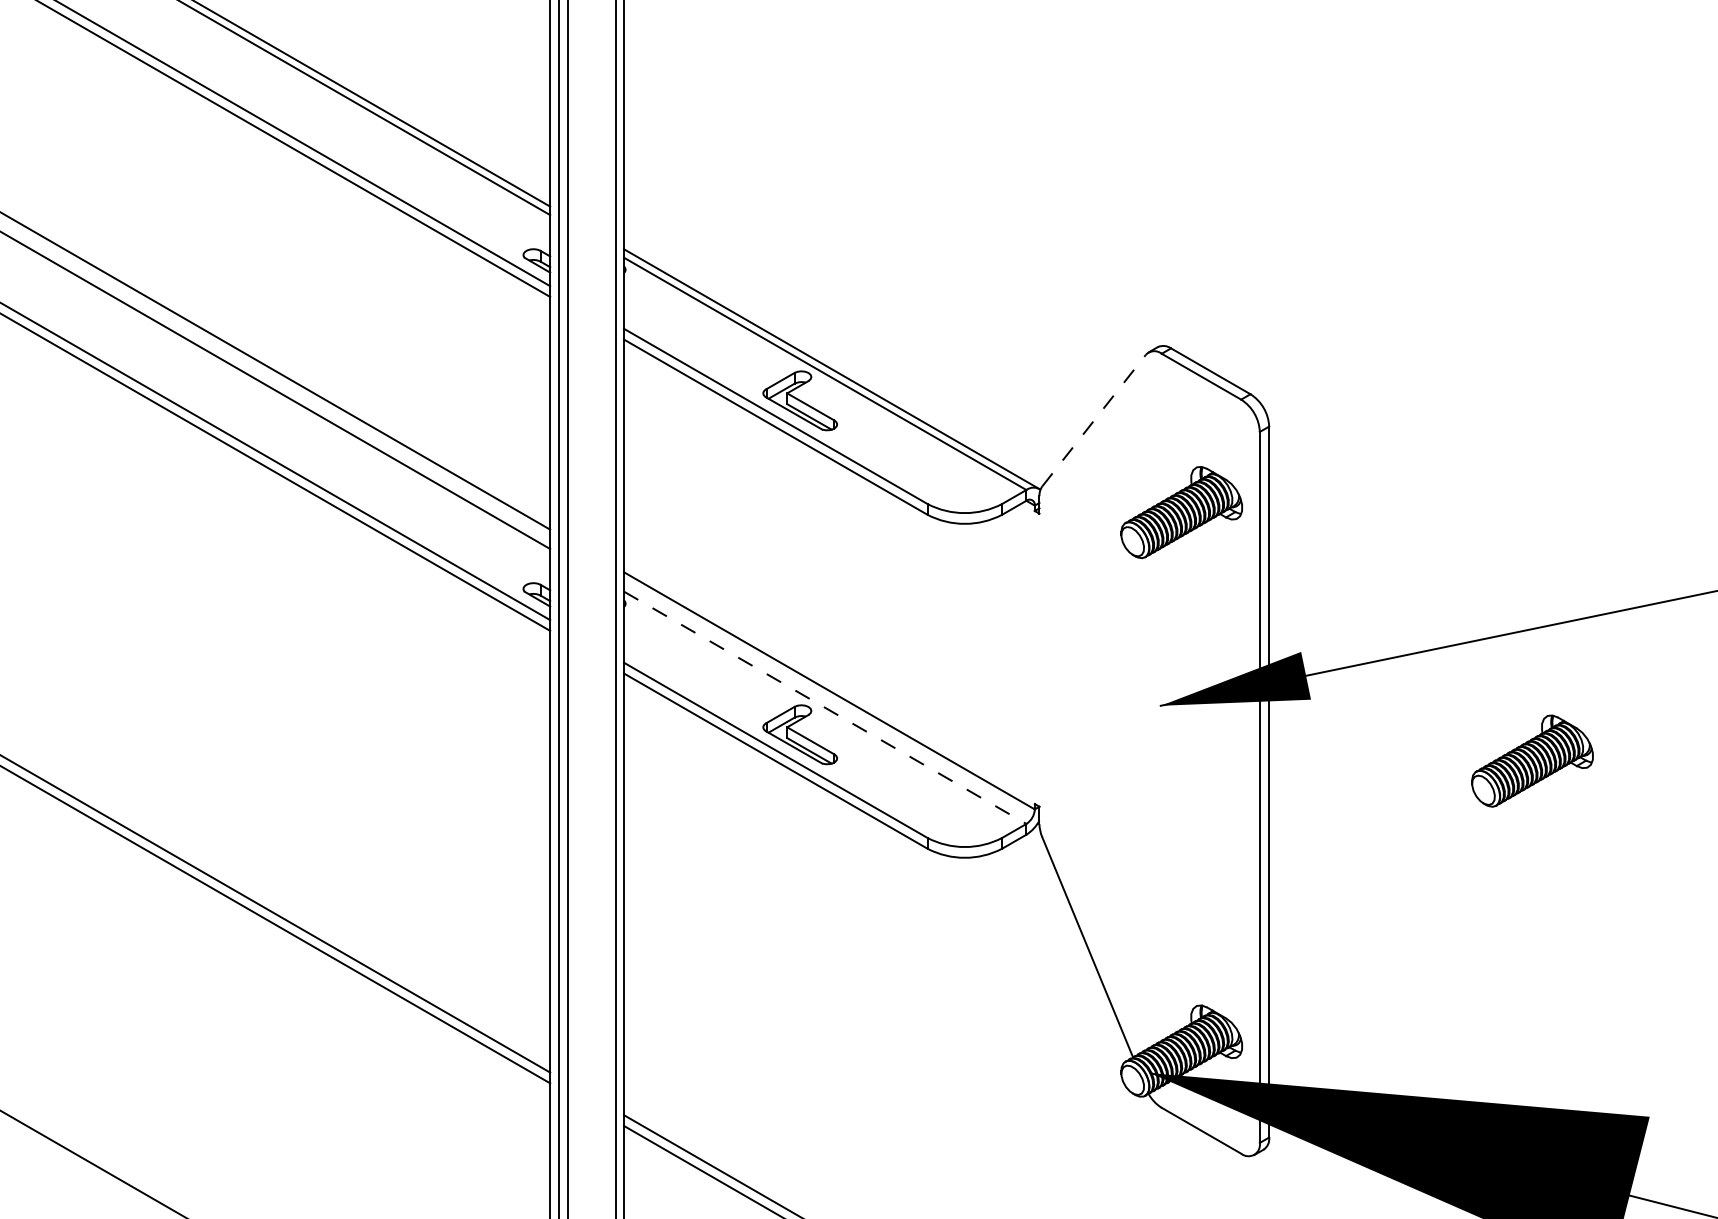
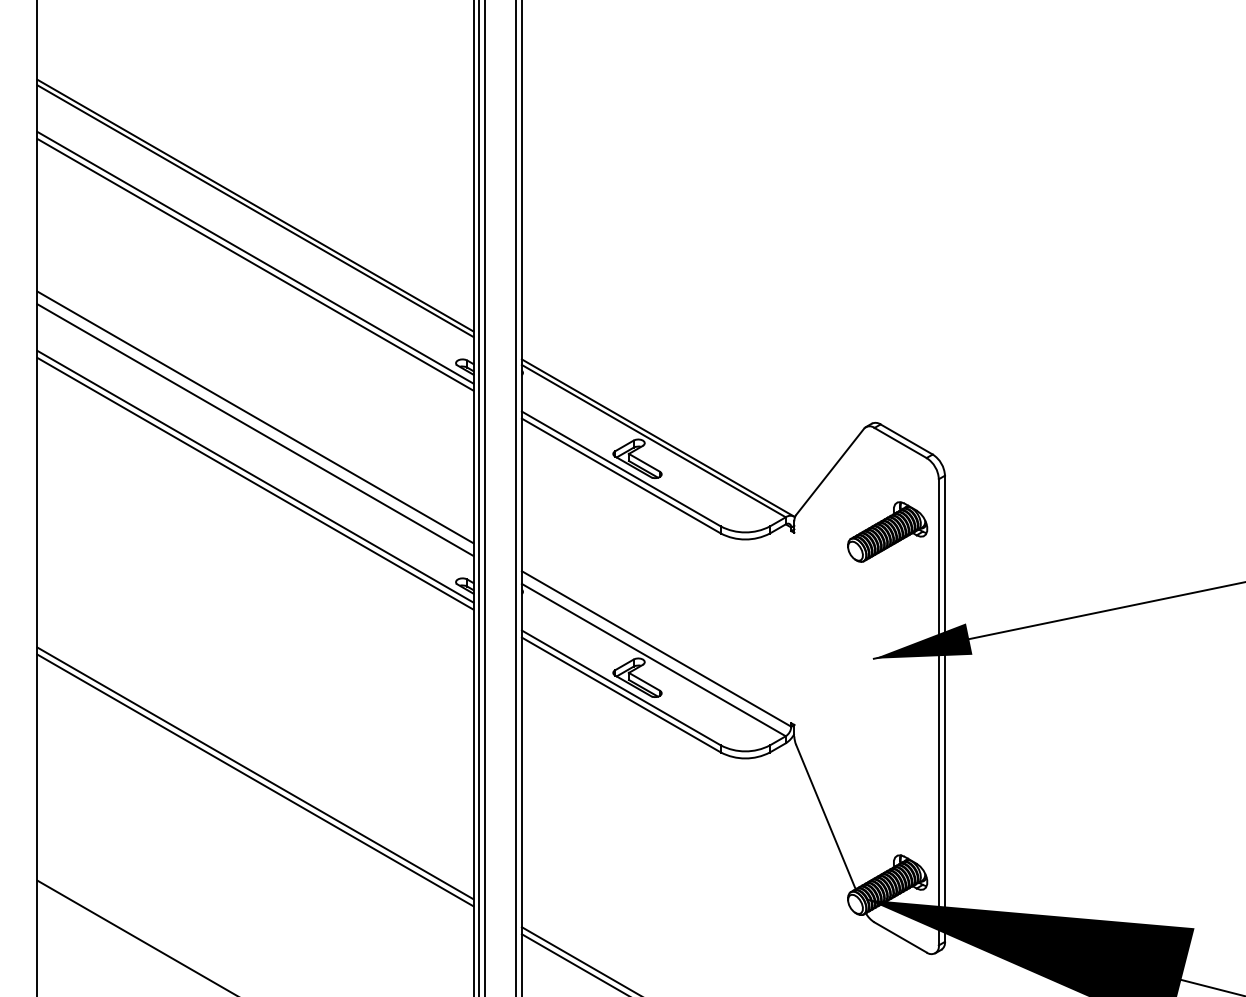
line: (1094, 420) -> (830, 471), dashed -> solid
line: (826, 708) -> (654, 660), dashed -> solid
part: (1532, 760) -> (1117, 694), removed

